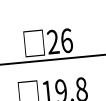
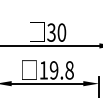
text: (59, 41) -> (56, 32), 26 -> 30

